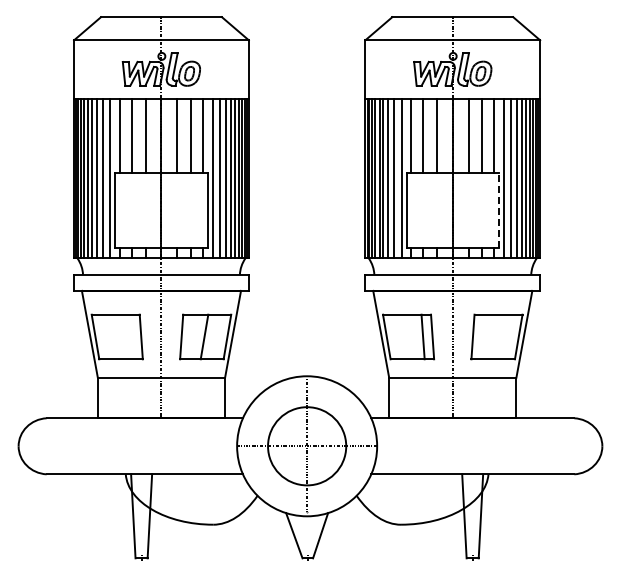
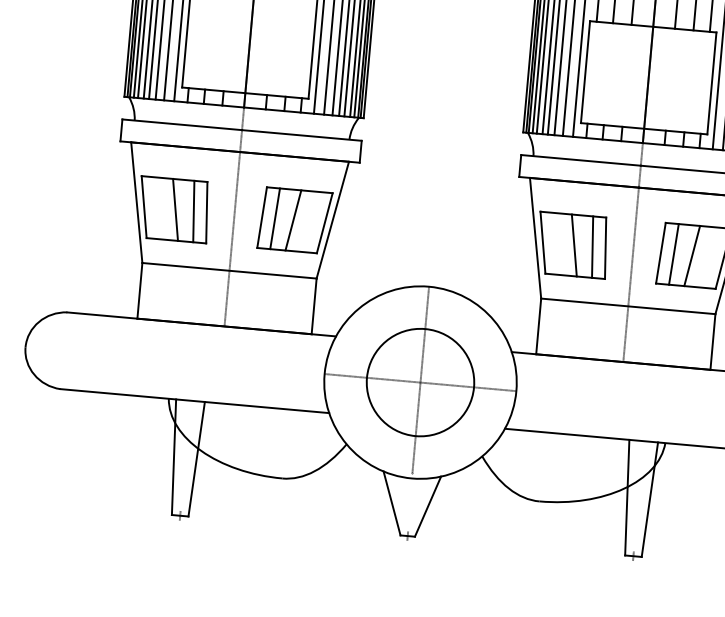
line: (498, 210) -> (711, 83), dashed -> solid
line: (118, 336) -> (175, 209), added
line: (131, 336) -> (193, 210), added
line: (190, 336) -> (274, 218), added
line: (409, 336) -> (574, 244), added
line: (482, 336) -> (673, 253), added
line: (495, 336) -> (691, 255), added

